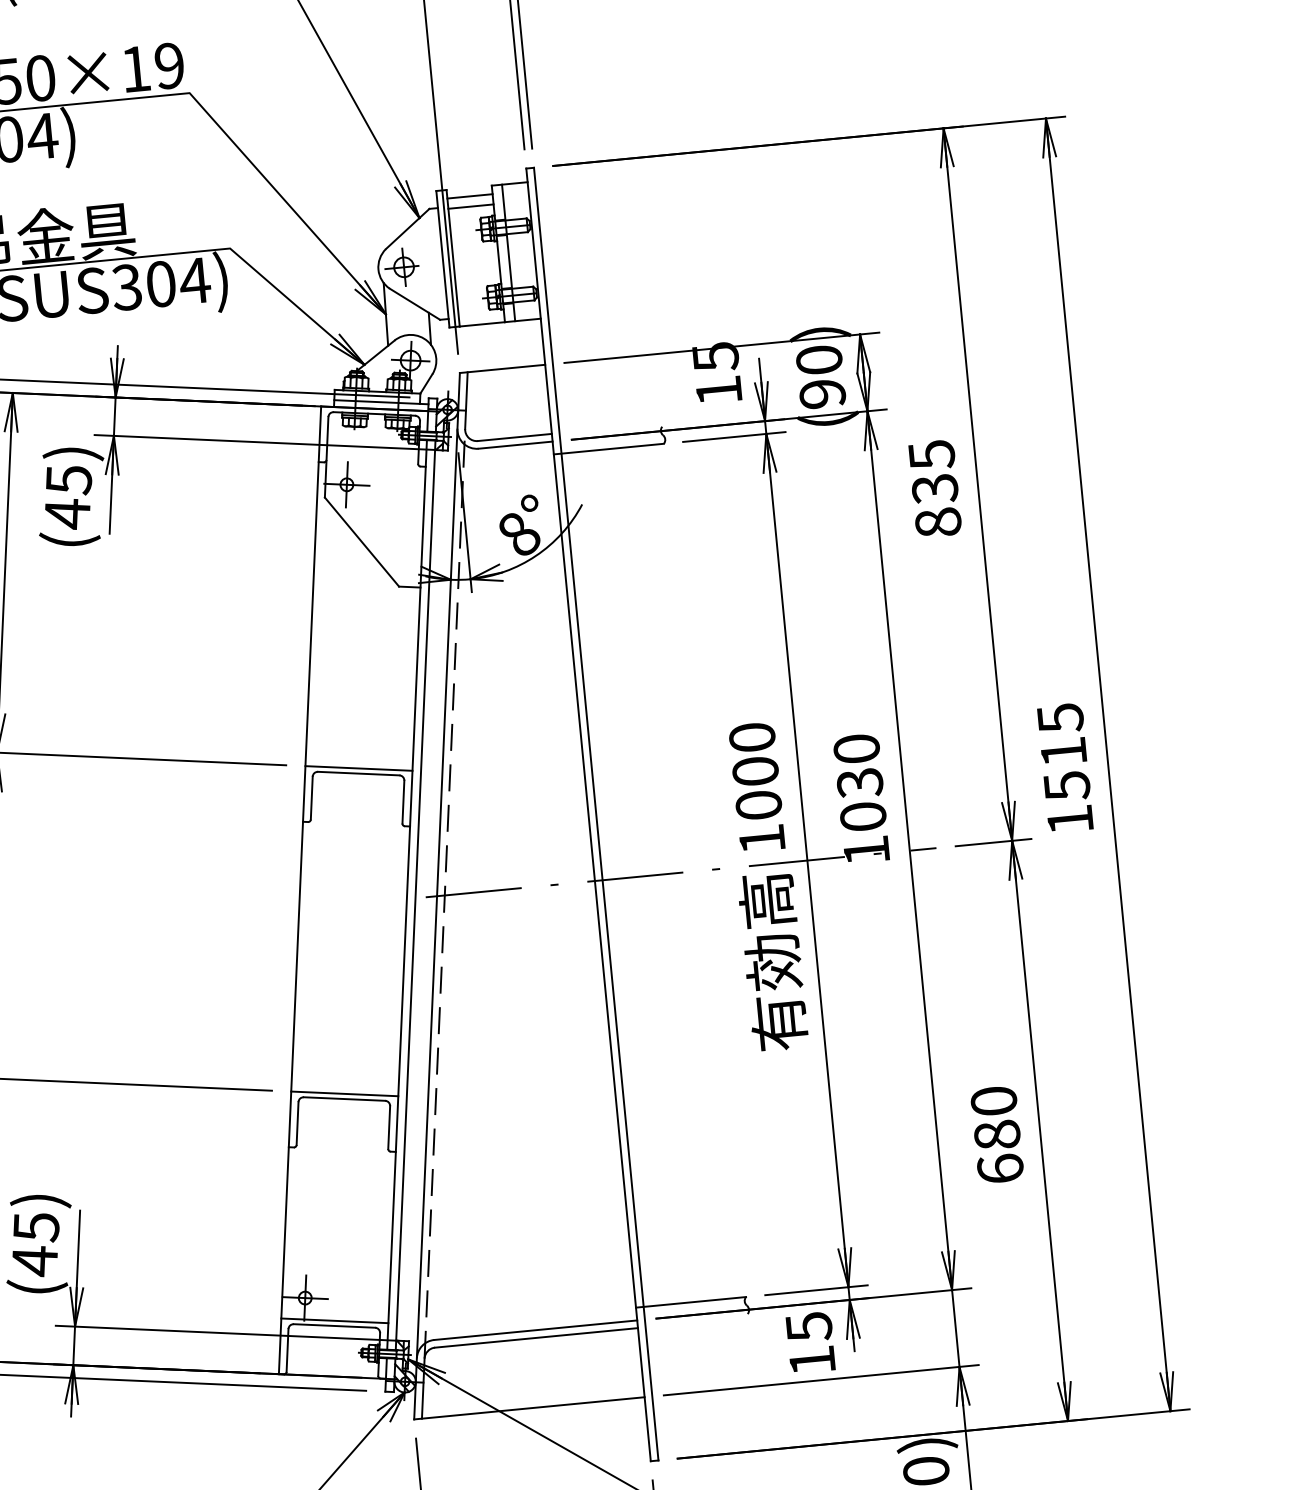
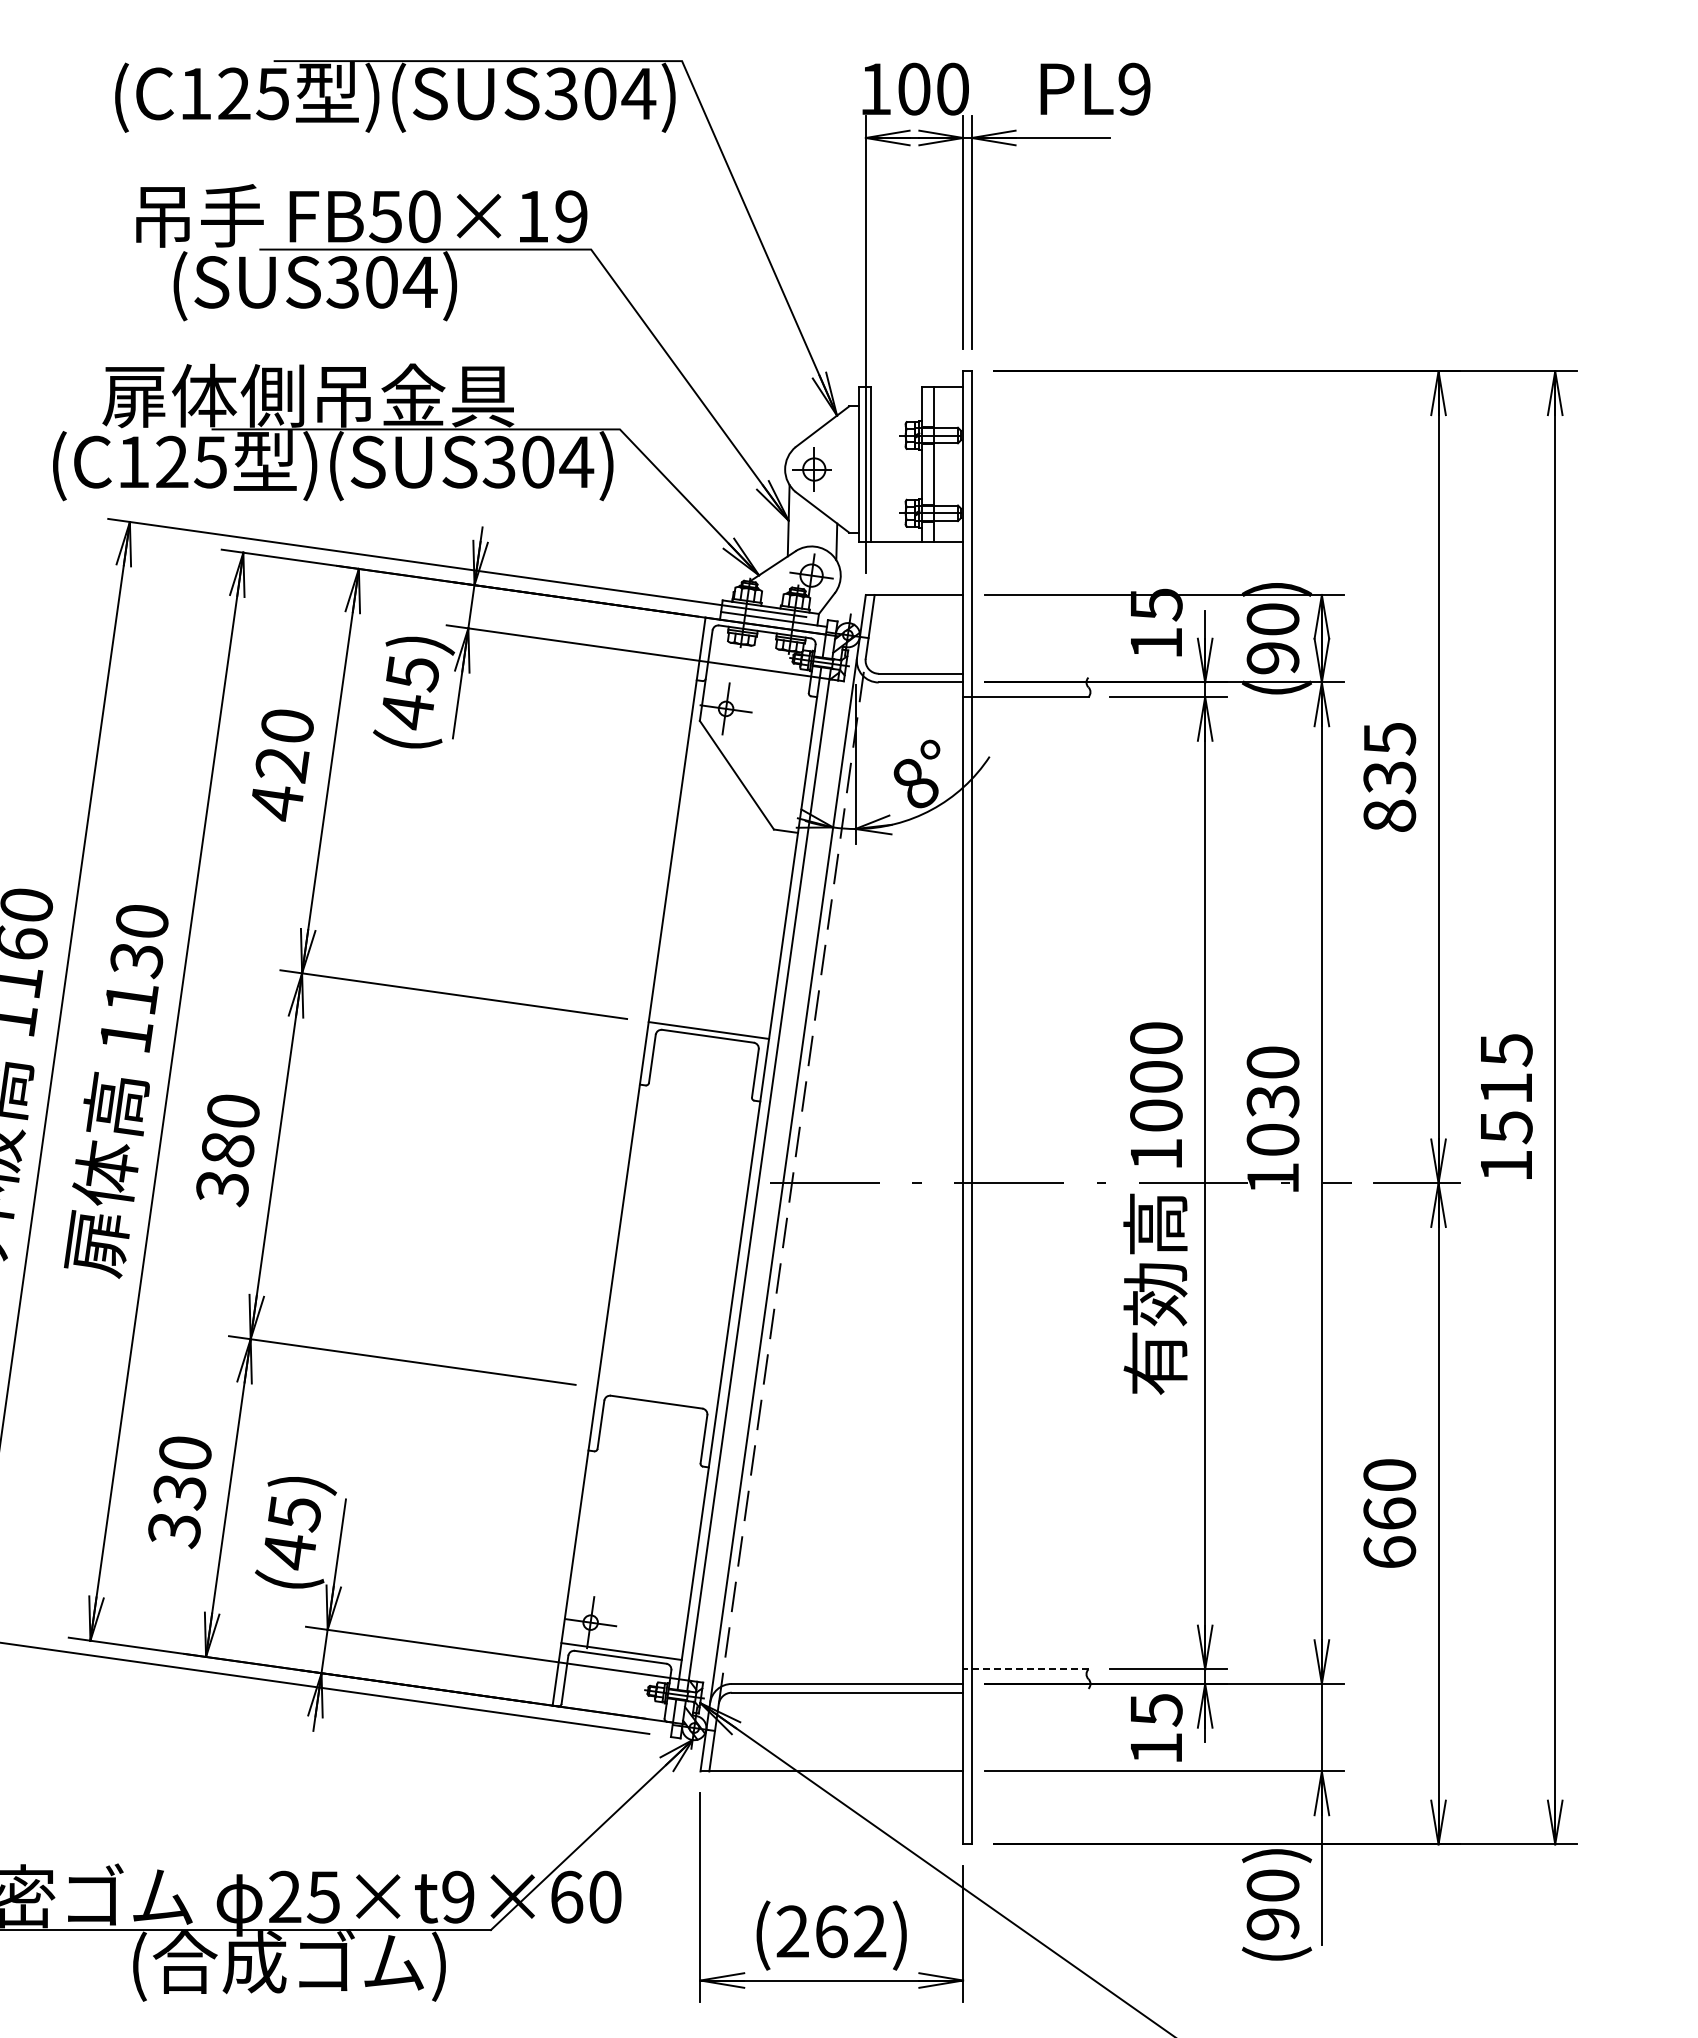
line: (470, 196) -> (896, 396), removed
line: (471, 206) -> (896, 408), removed
line: (344, 1093) -> (657, 1395), removed
text: (997, 1134) -> (1389, 1513), 680 -> 660
line: (690, 1302) -> (1025, 1669), solid -> dashed

